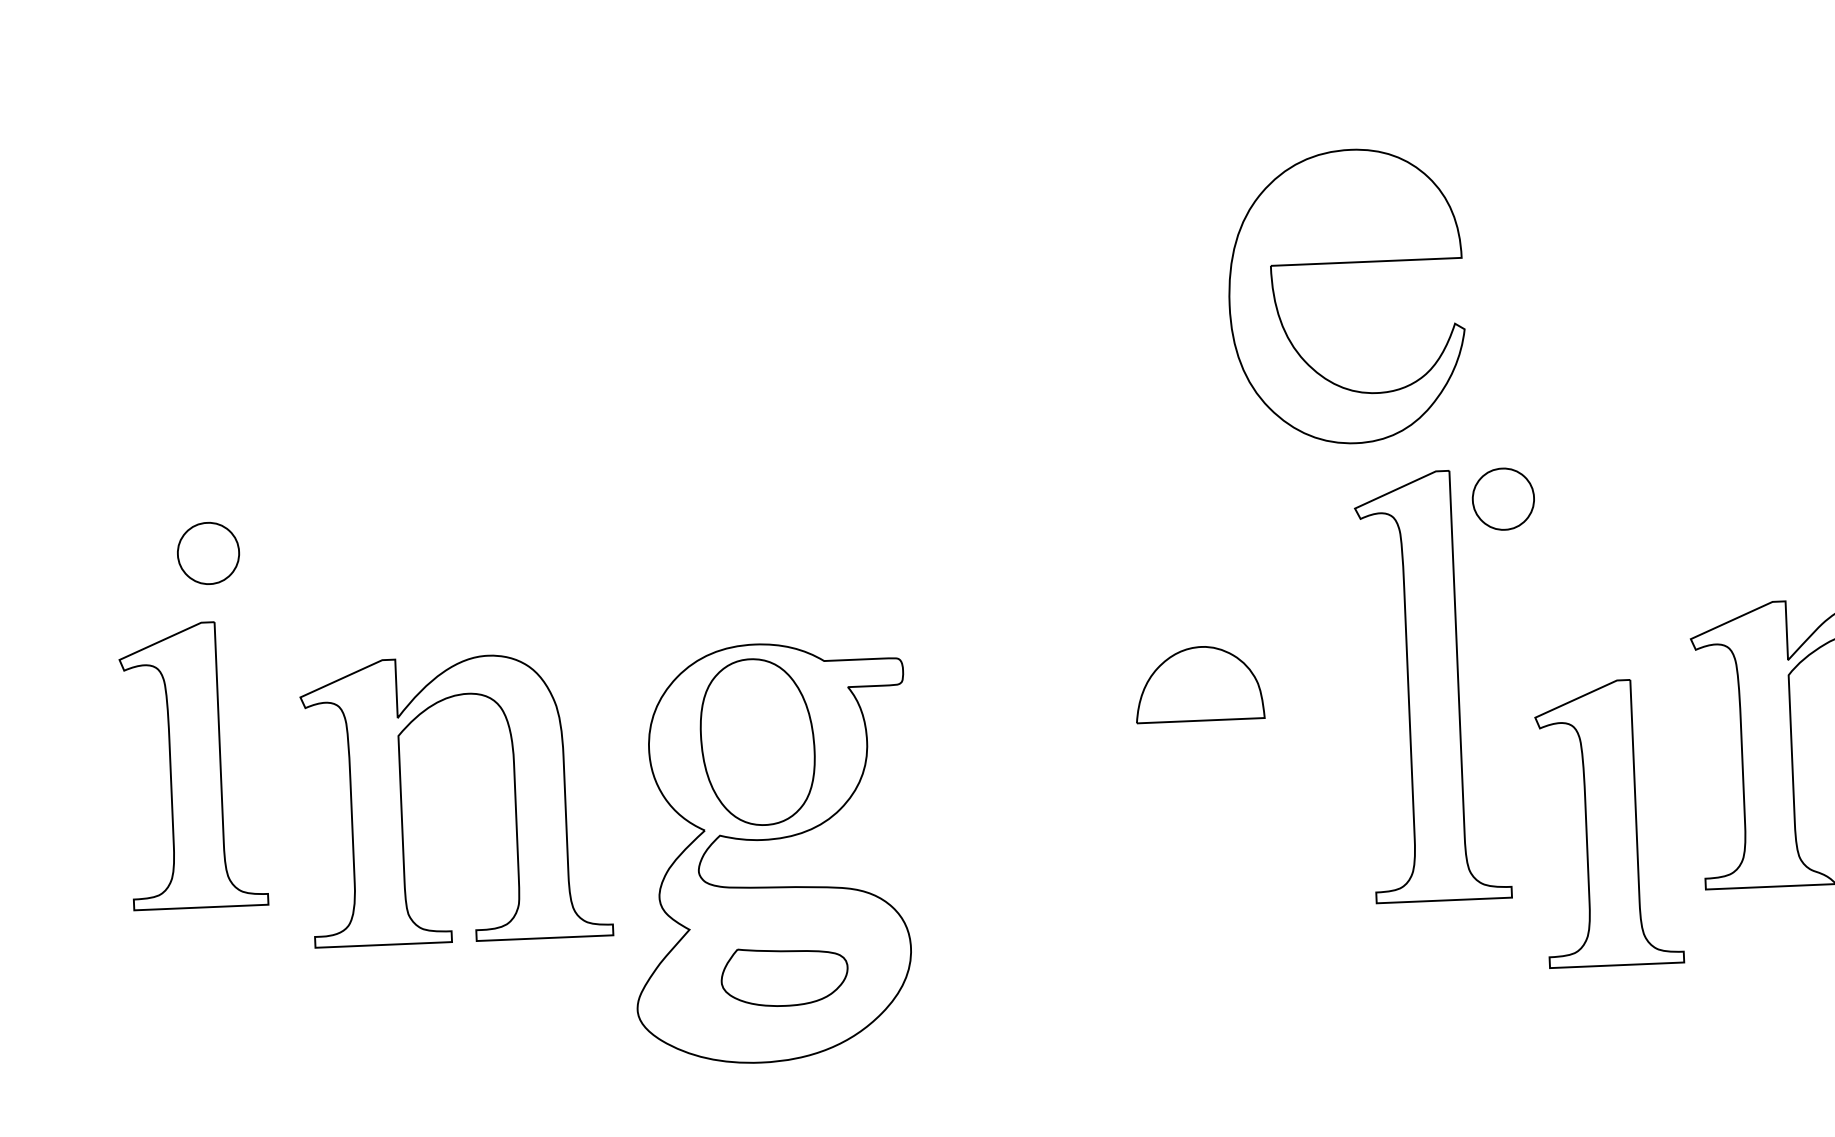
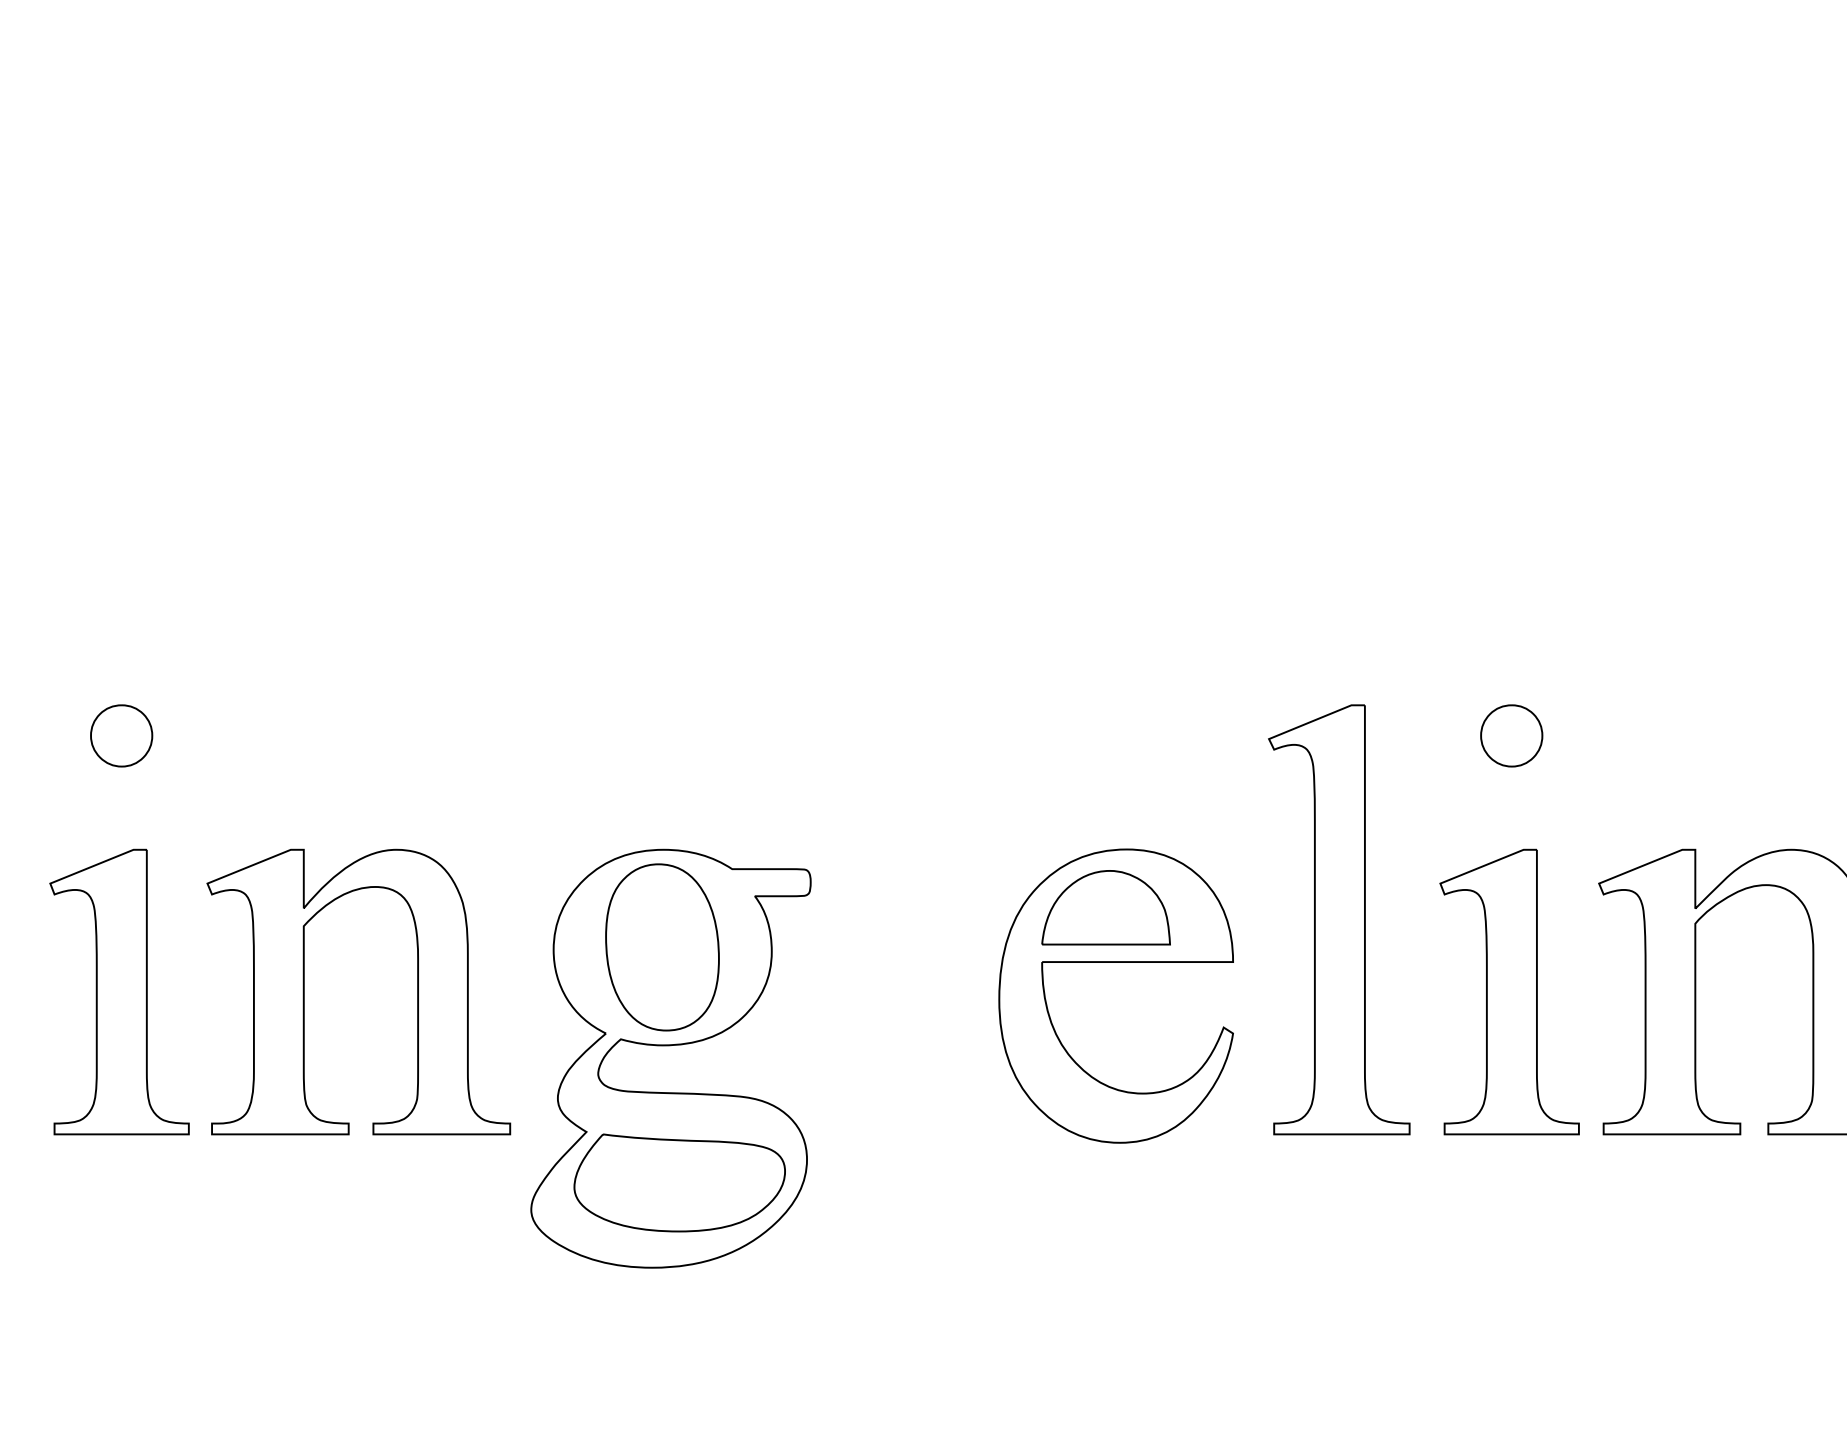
part: (1344, 263) -> (1115, 962), moved
part: (1503, 498) -> (1511, 735), moved
part: (193, 764) -> (119, 991), moved
part: (1608, 822) -> (1509, 991), moved
part: (784, 976) -> (679, 1182), size x1.67

